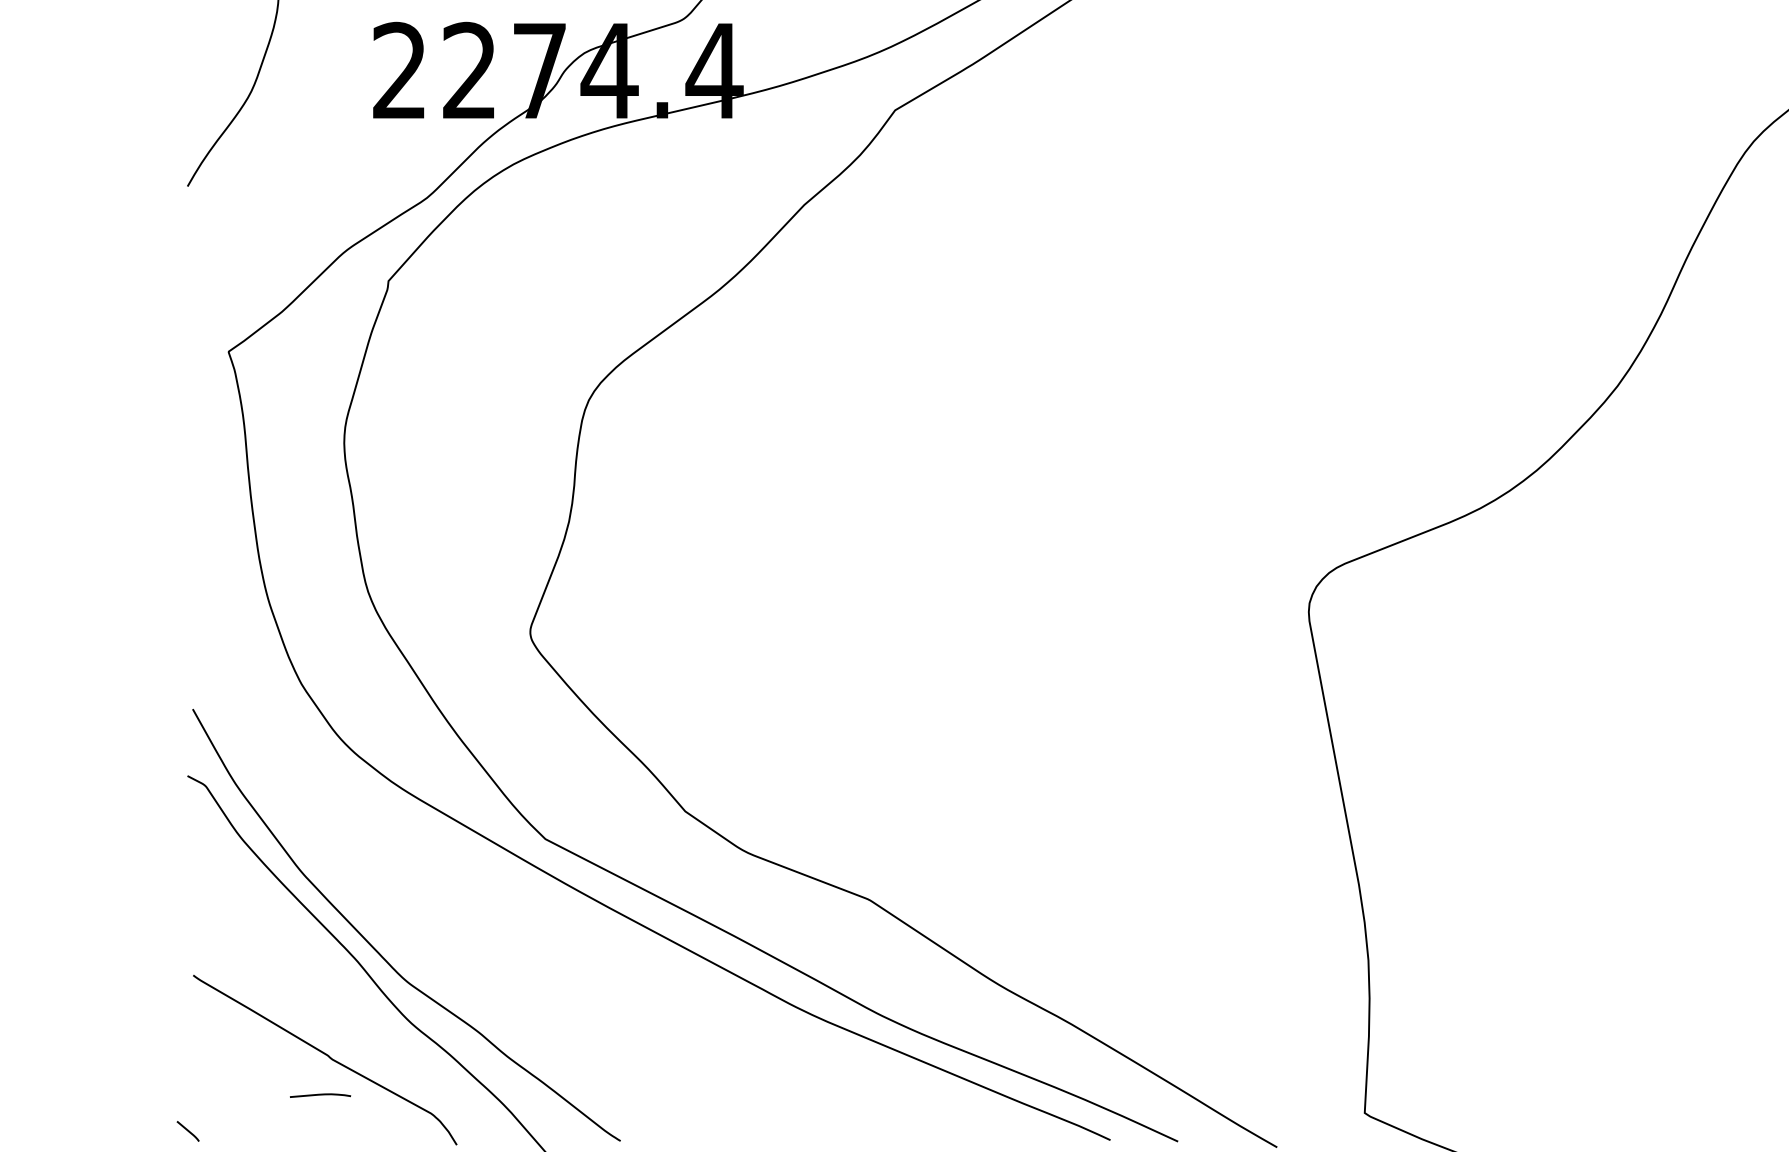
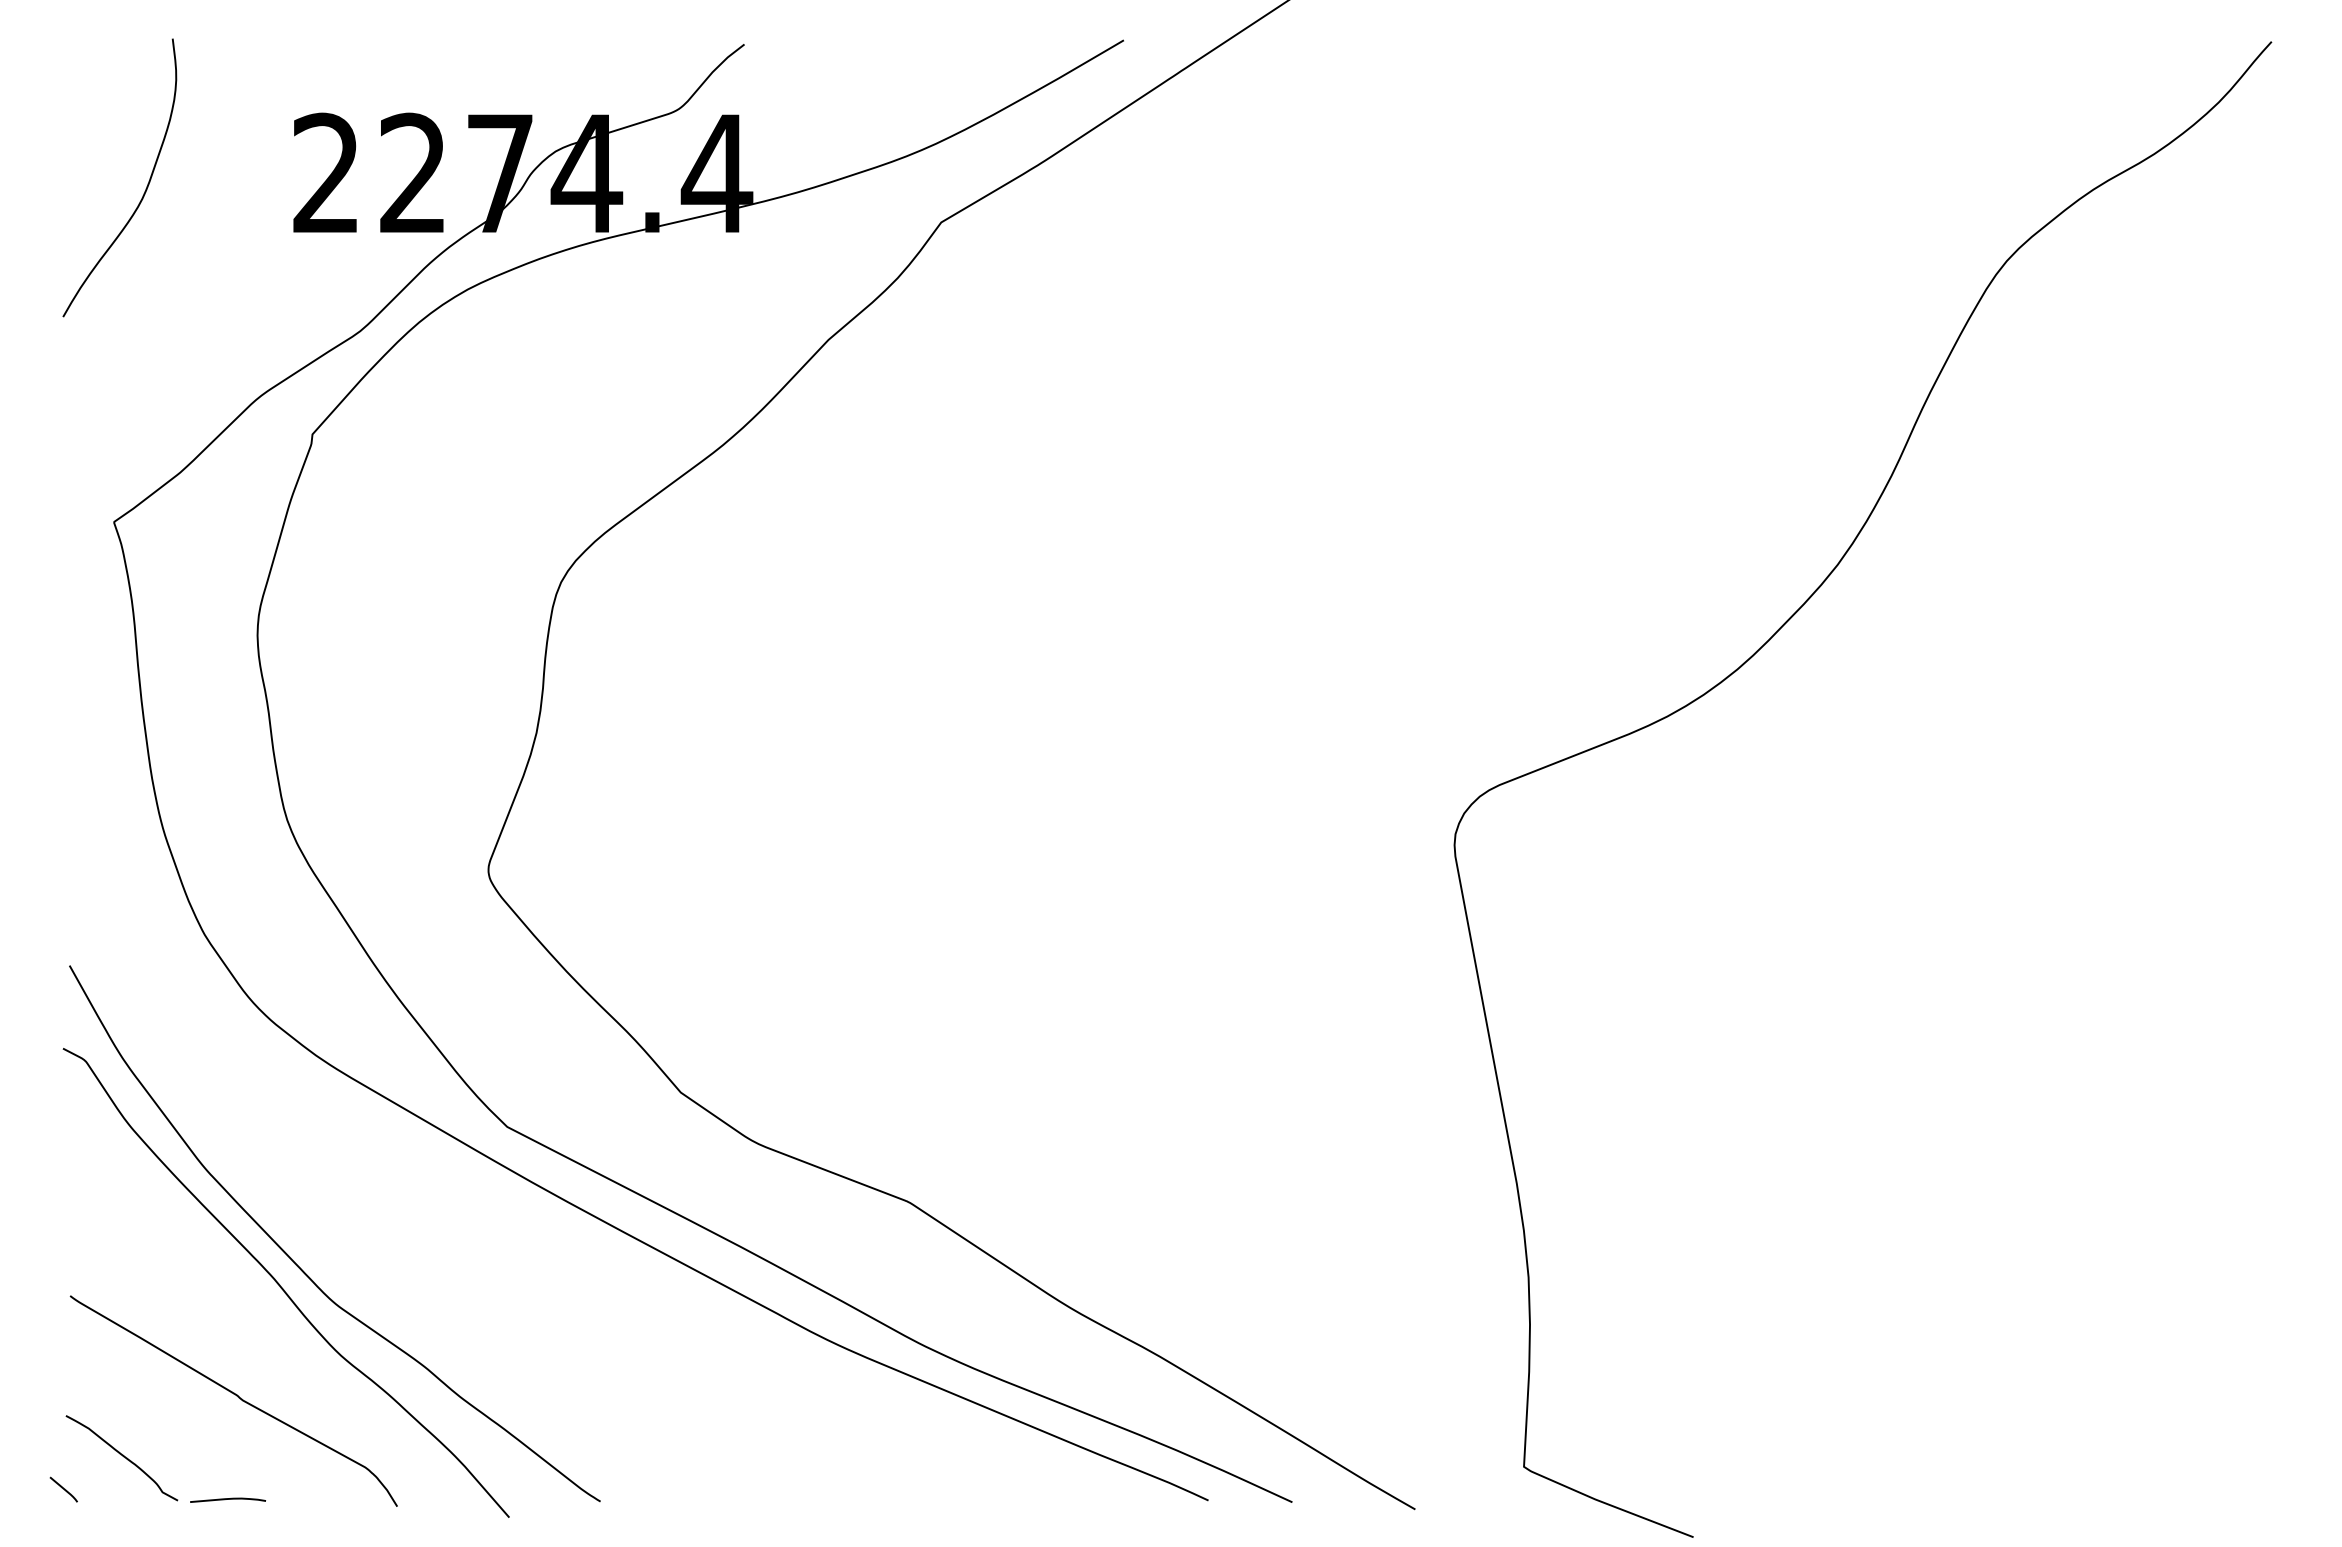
curve: (320, 1095) -> (227, 1499), moved
curve: (235, 1104) -> (122, 1456), added

